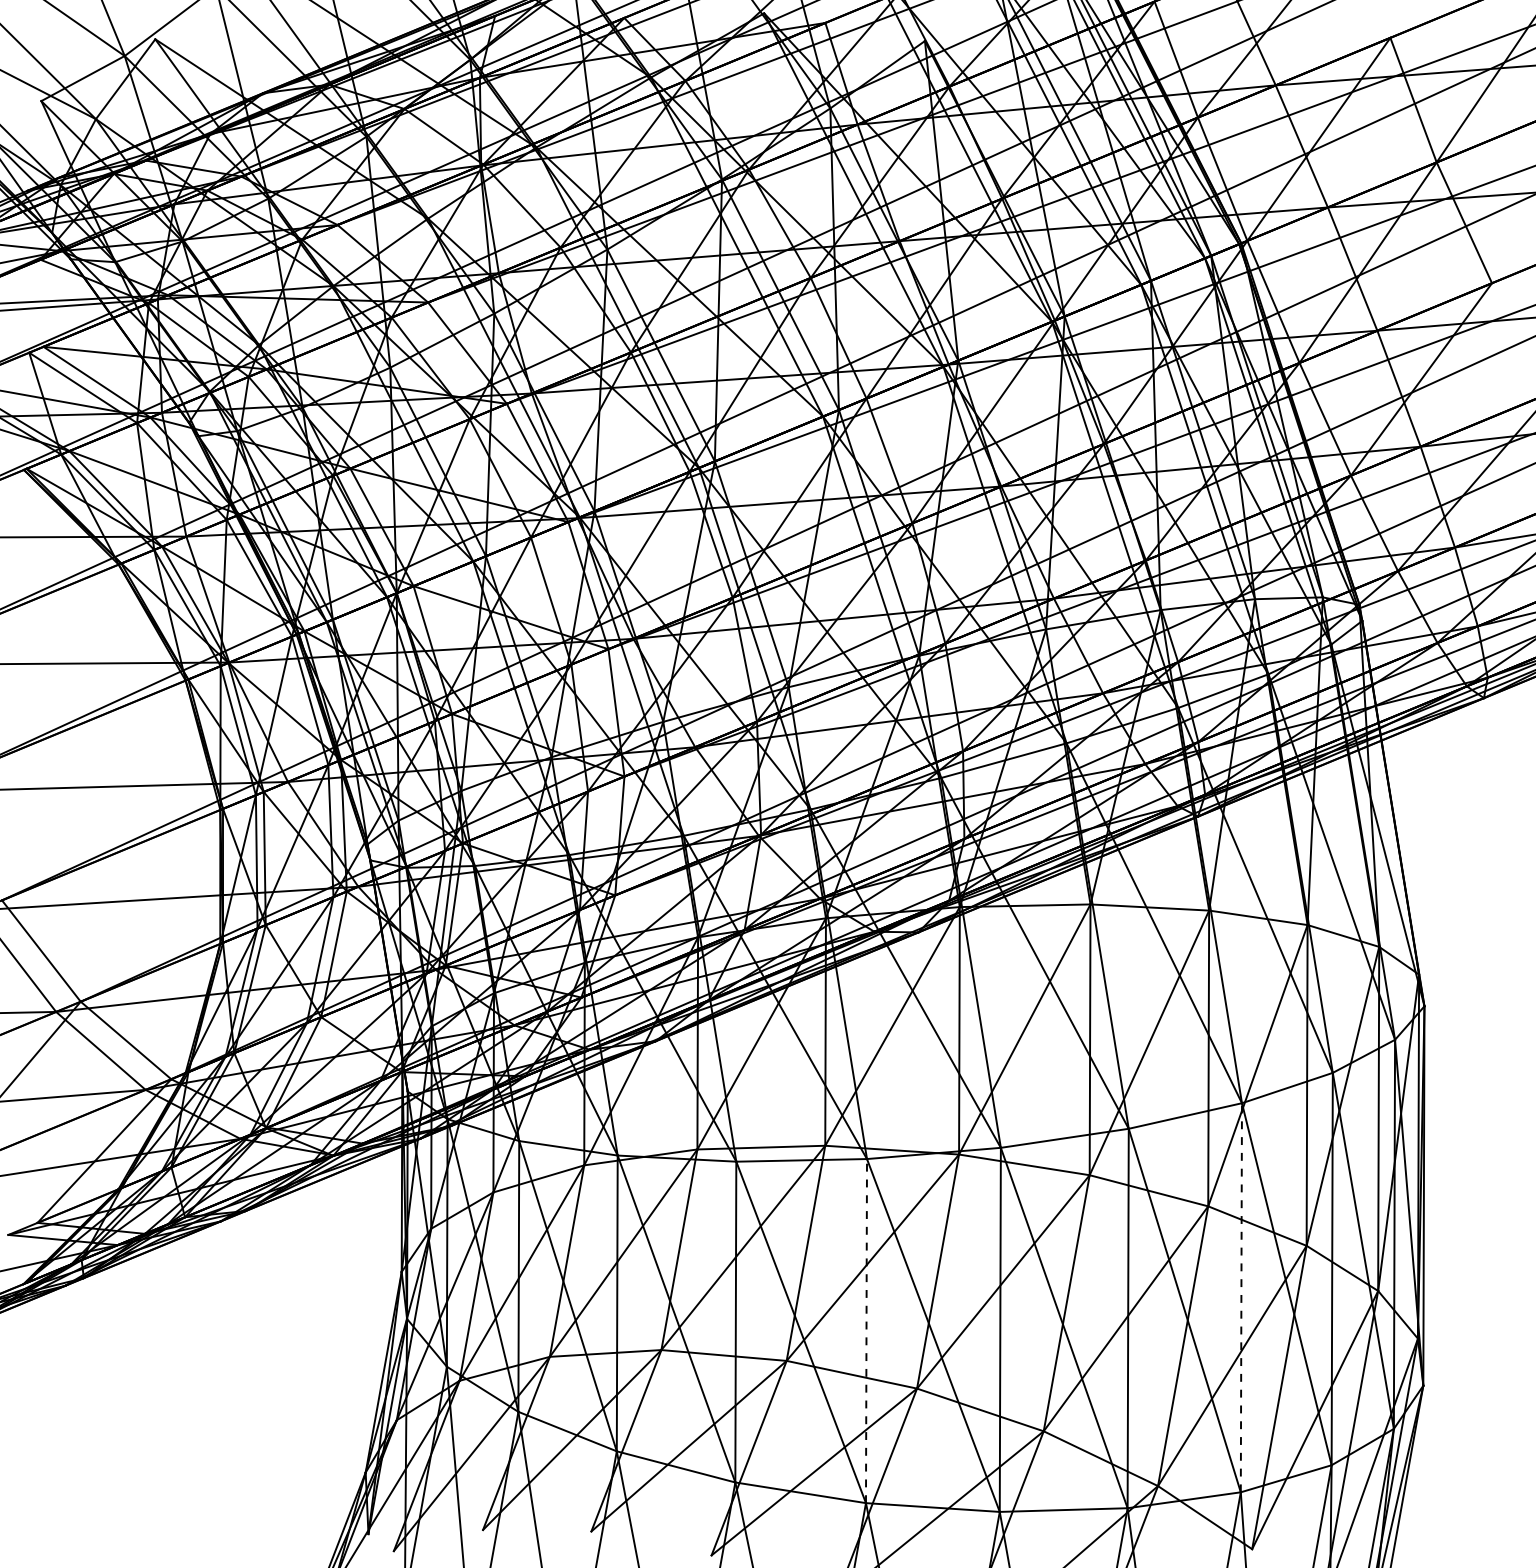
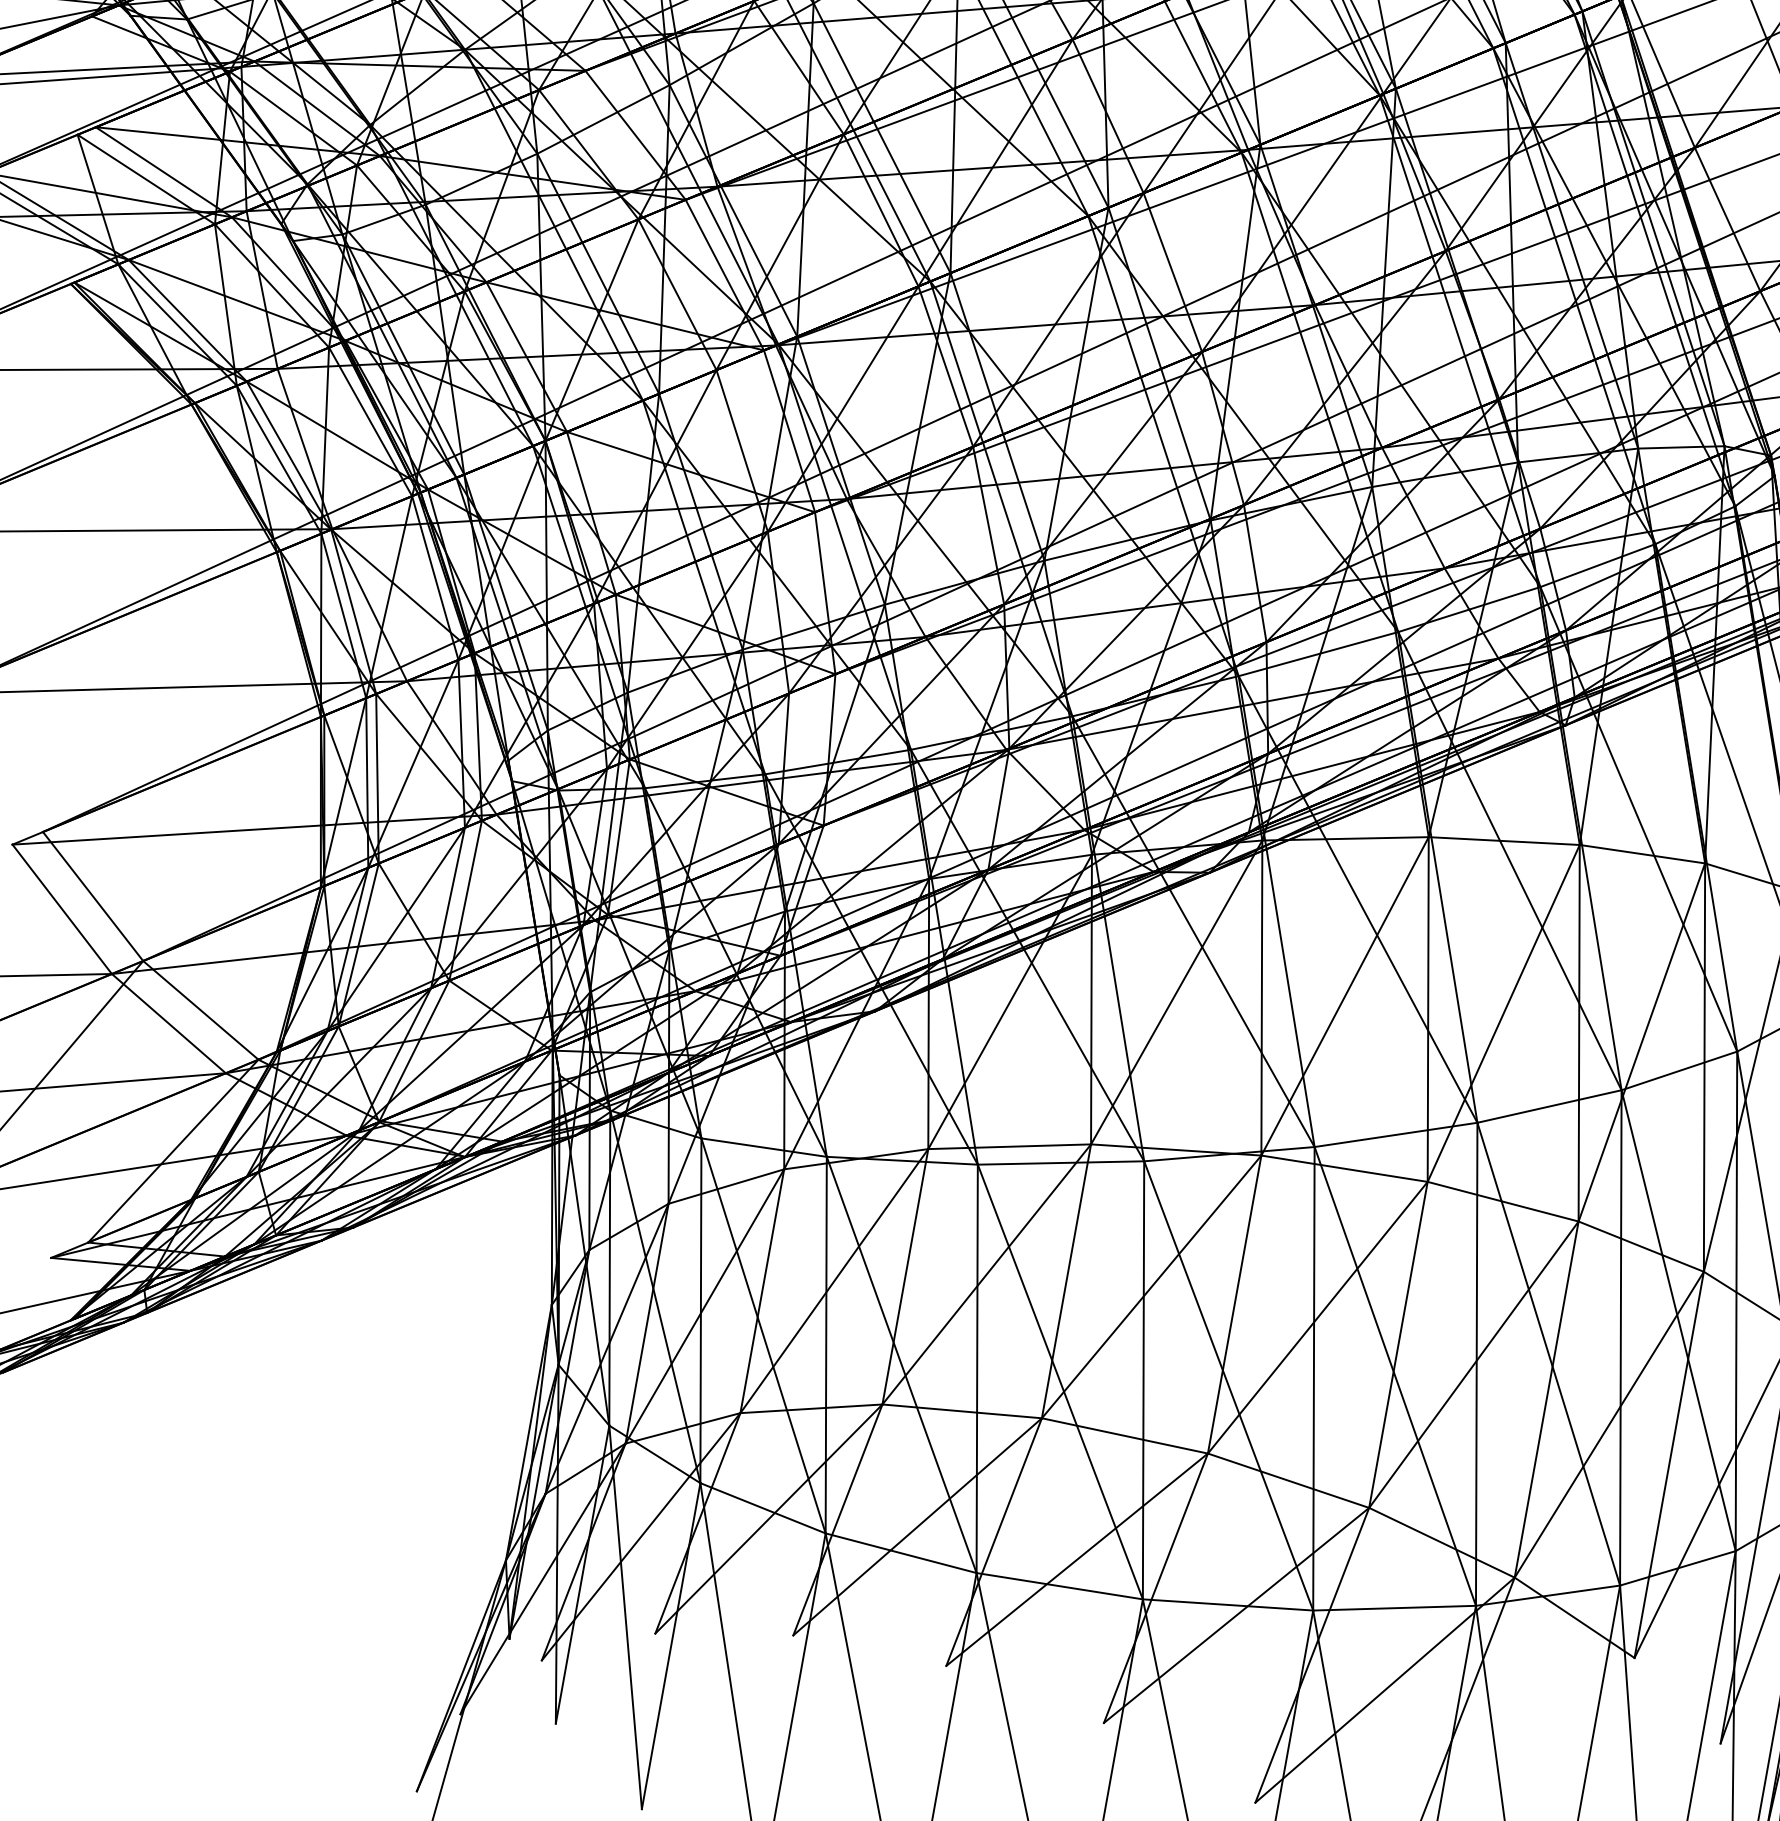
line: (1241, 1297) -> (1620, 1337), dashed -> solid
line: (866, 1330) -> (1143, 1379), dashed -> solid

